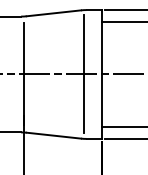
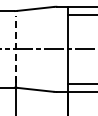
line: (23, 74) -> (15, 49), solid -> dashed
line: (83, 74) -> (55, 49), removed

